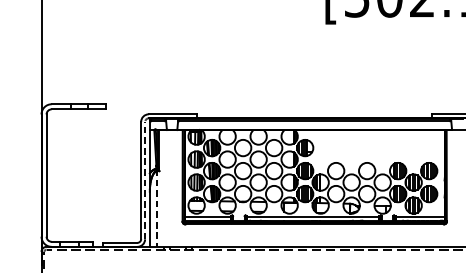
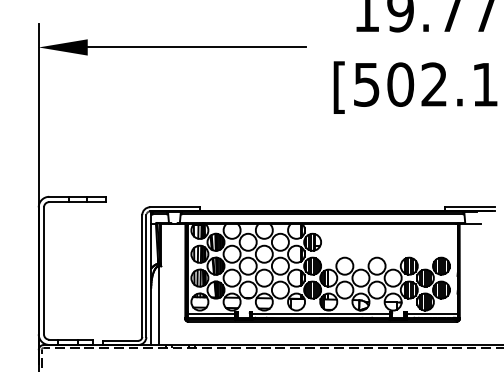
line: (145, 180) -> (146, 276), dashed -> solid
line: (156, 207) -> (158, 304), dashed -> solid

